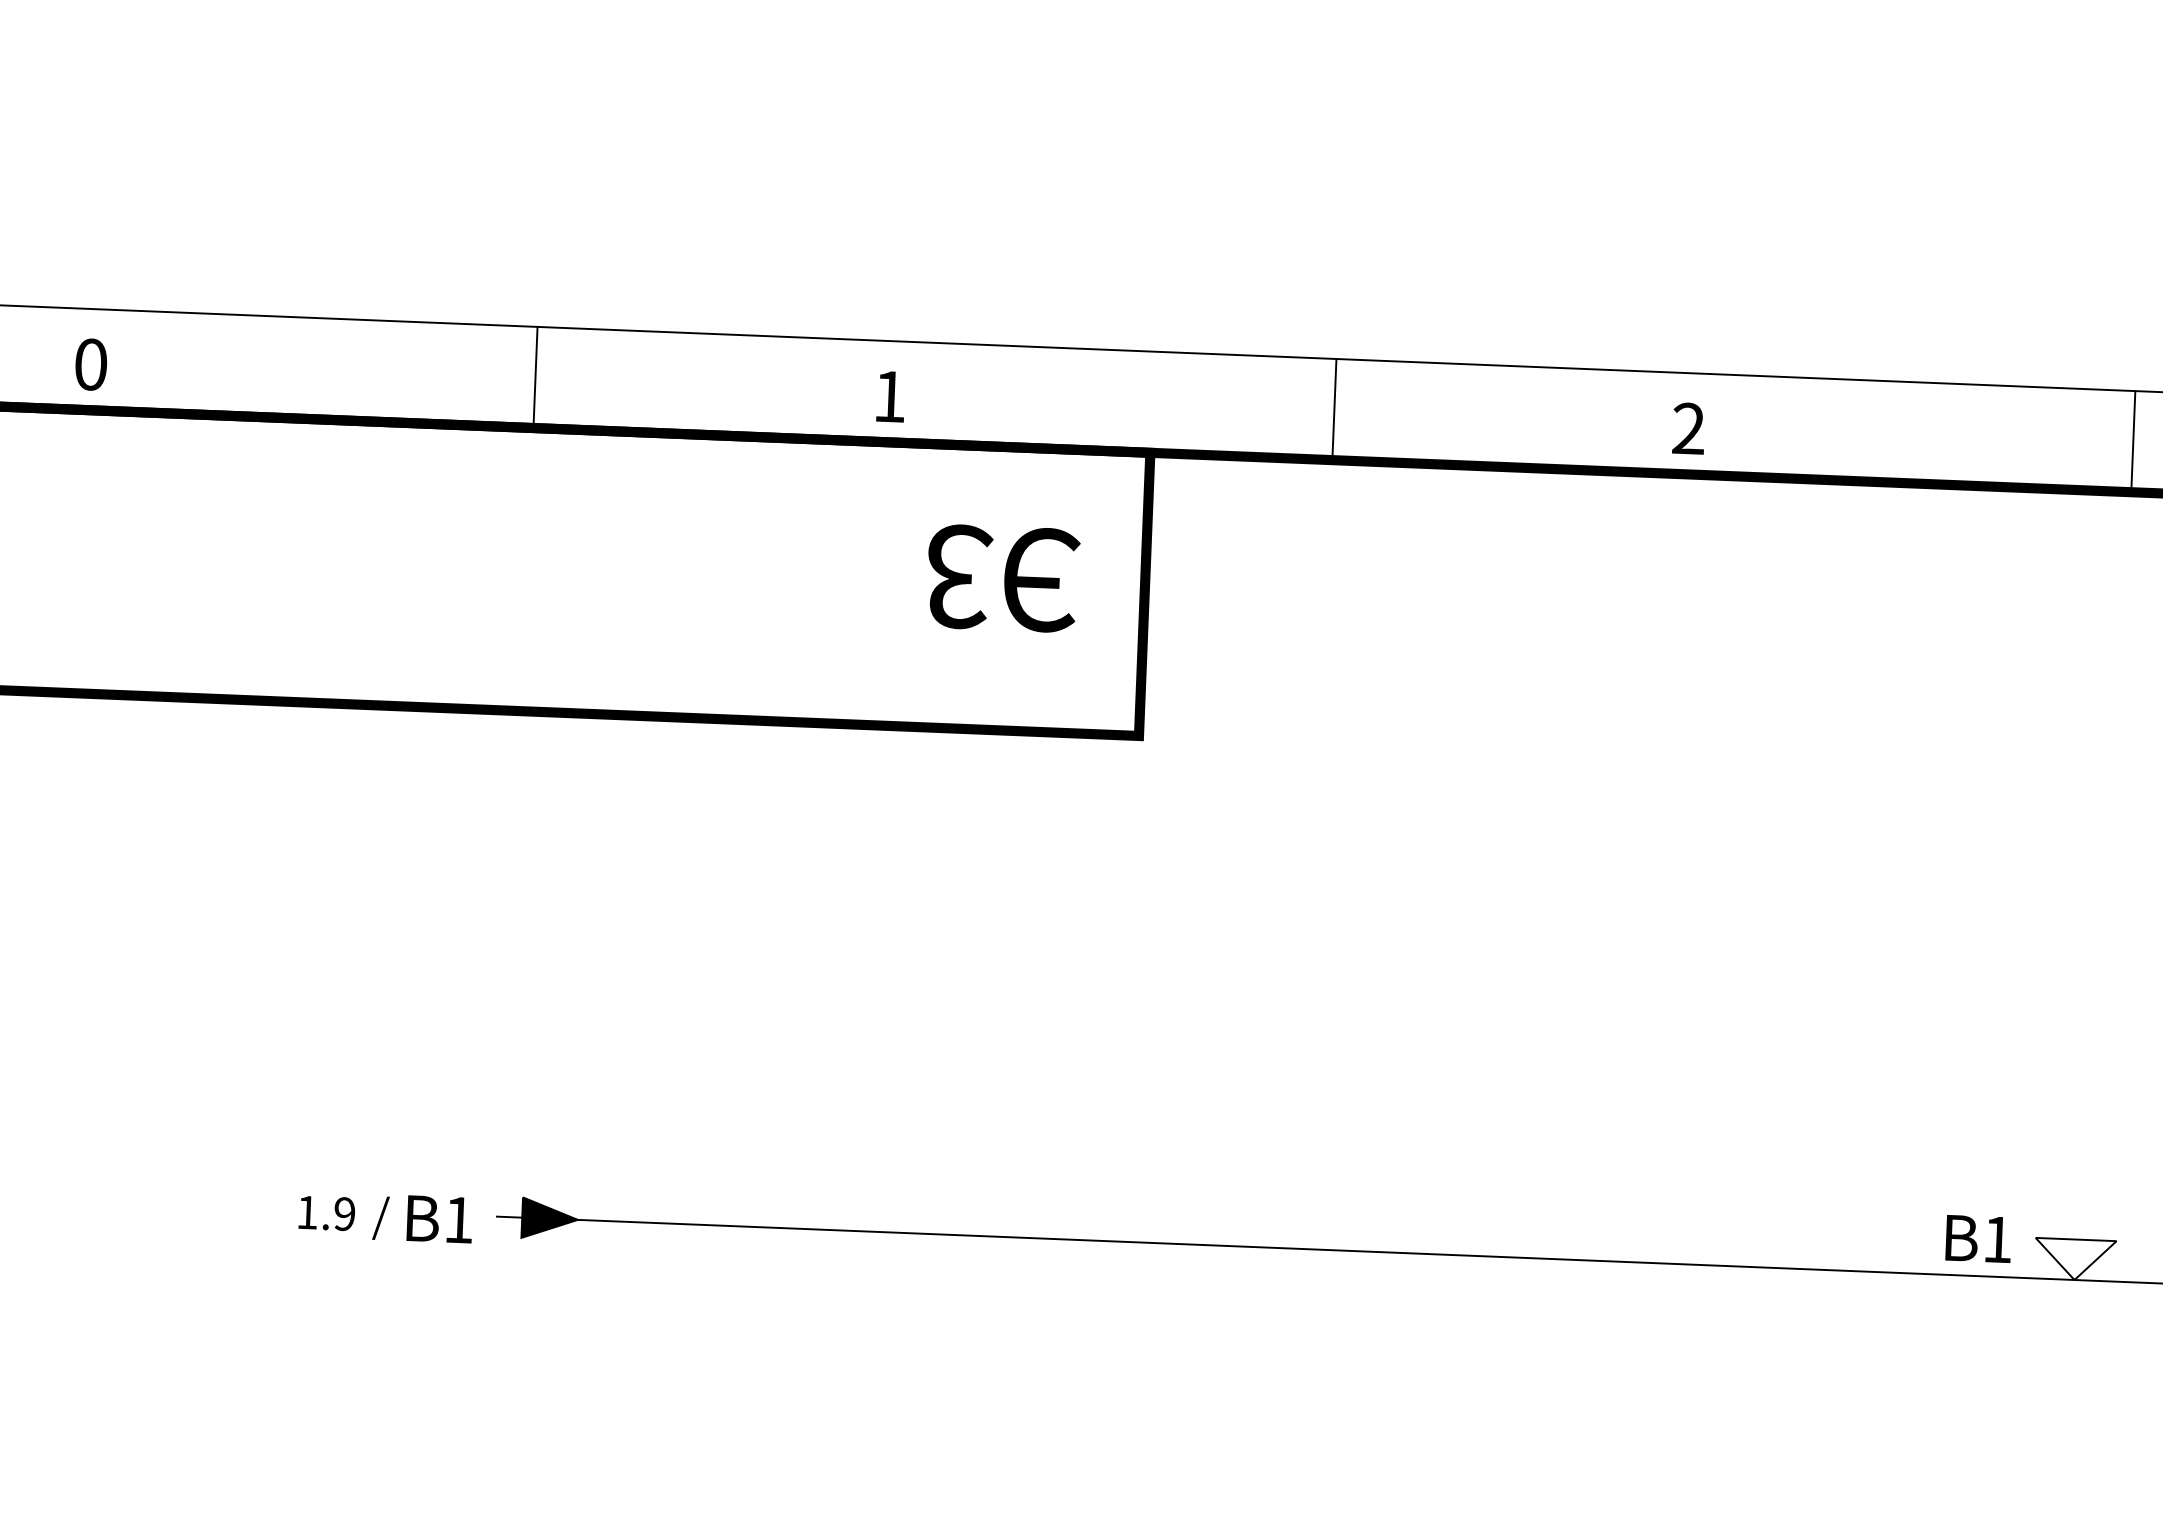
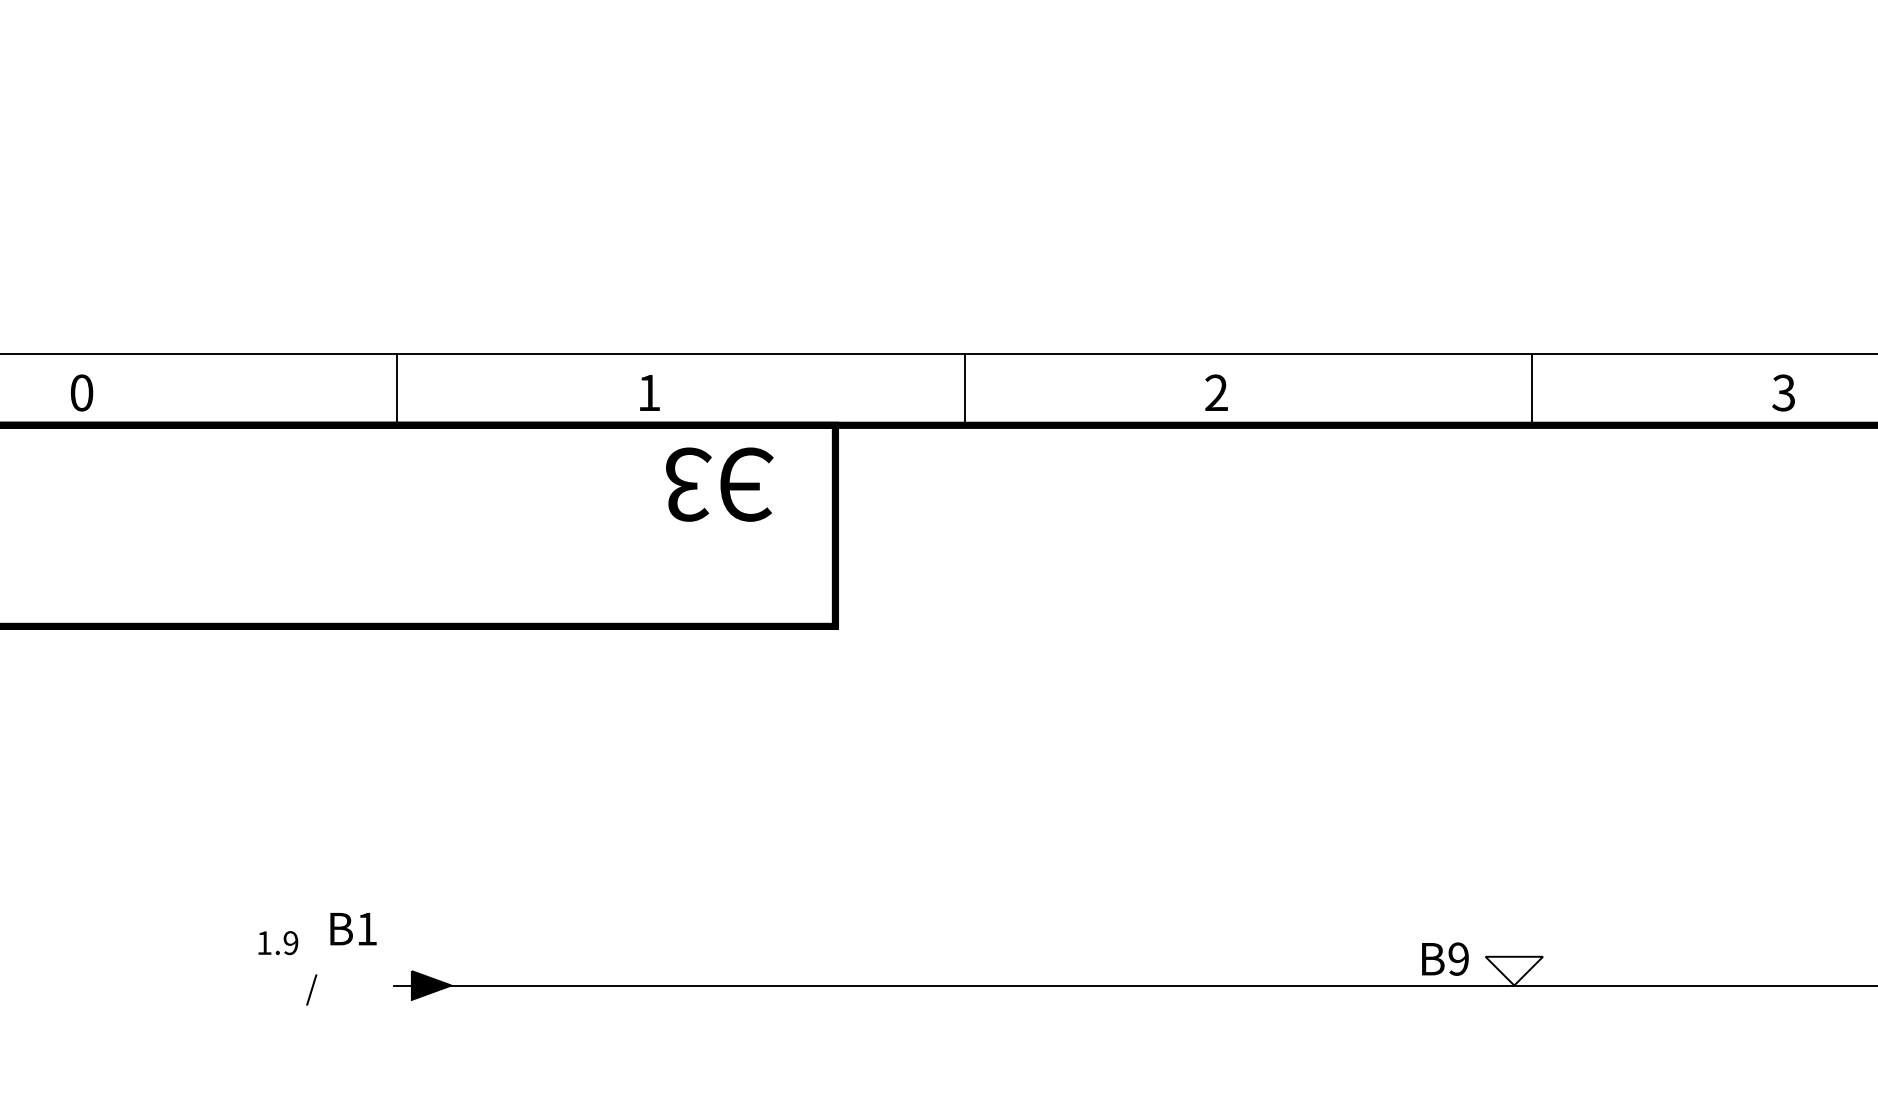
text: (1002, 578) -> (719, 484), moved
text: (327, 1214) -> (278, 943), moved
text: (439, 1219) -> (353, 929), moved
text: (1997, 1238) -> (1458, 958), B1 -> B9

